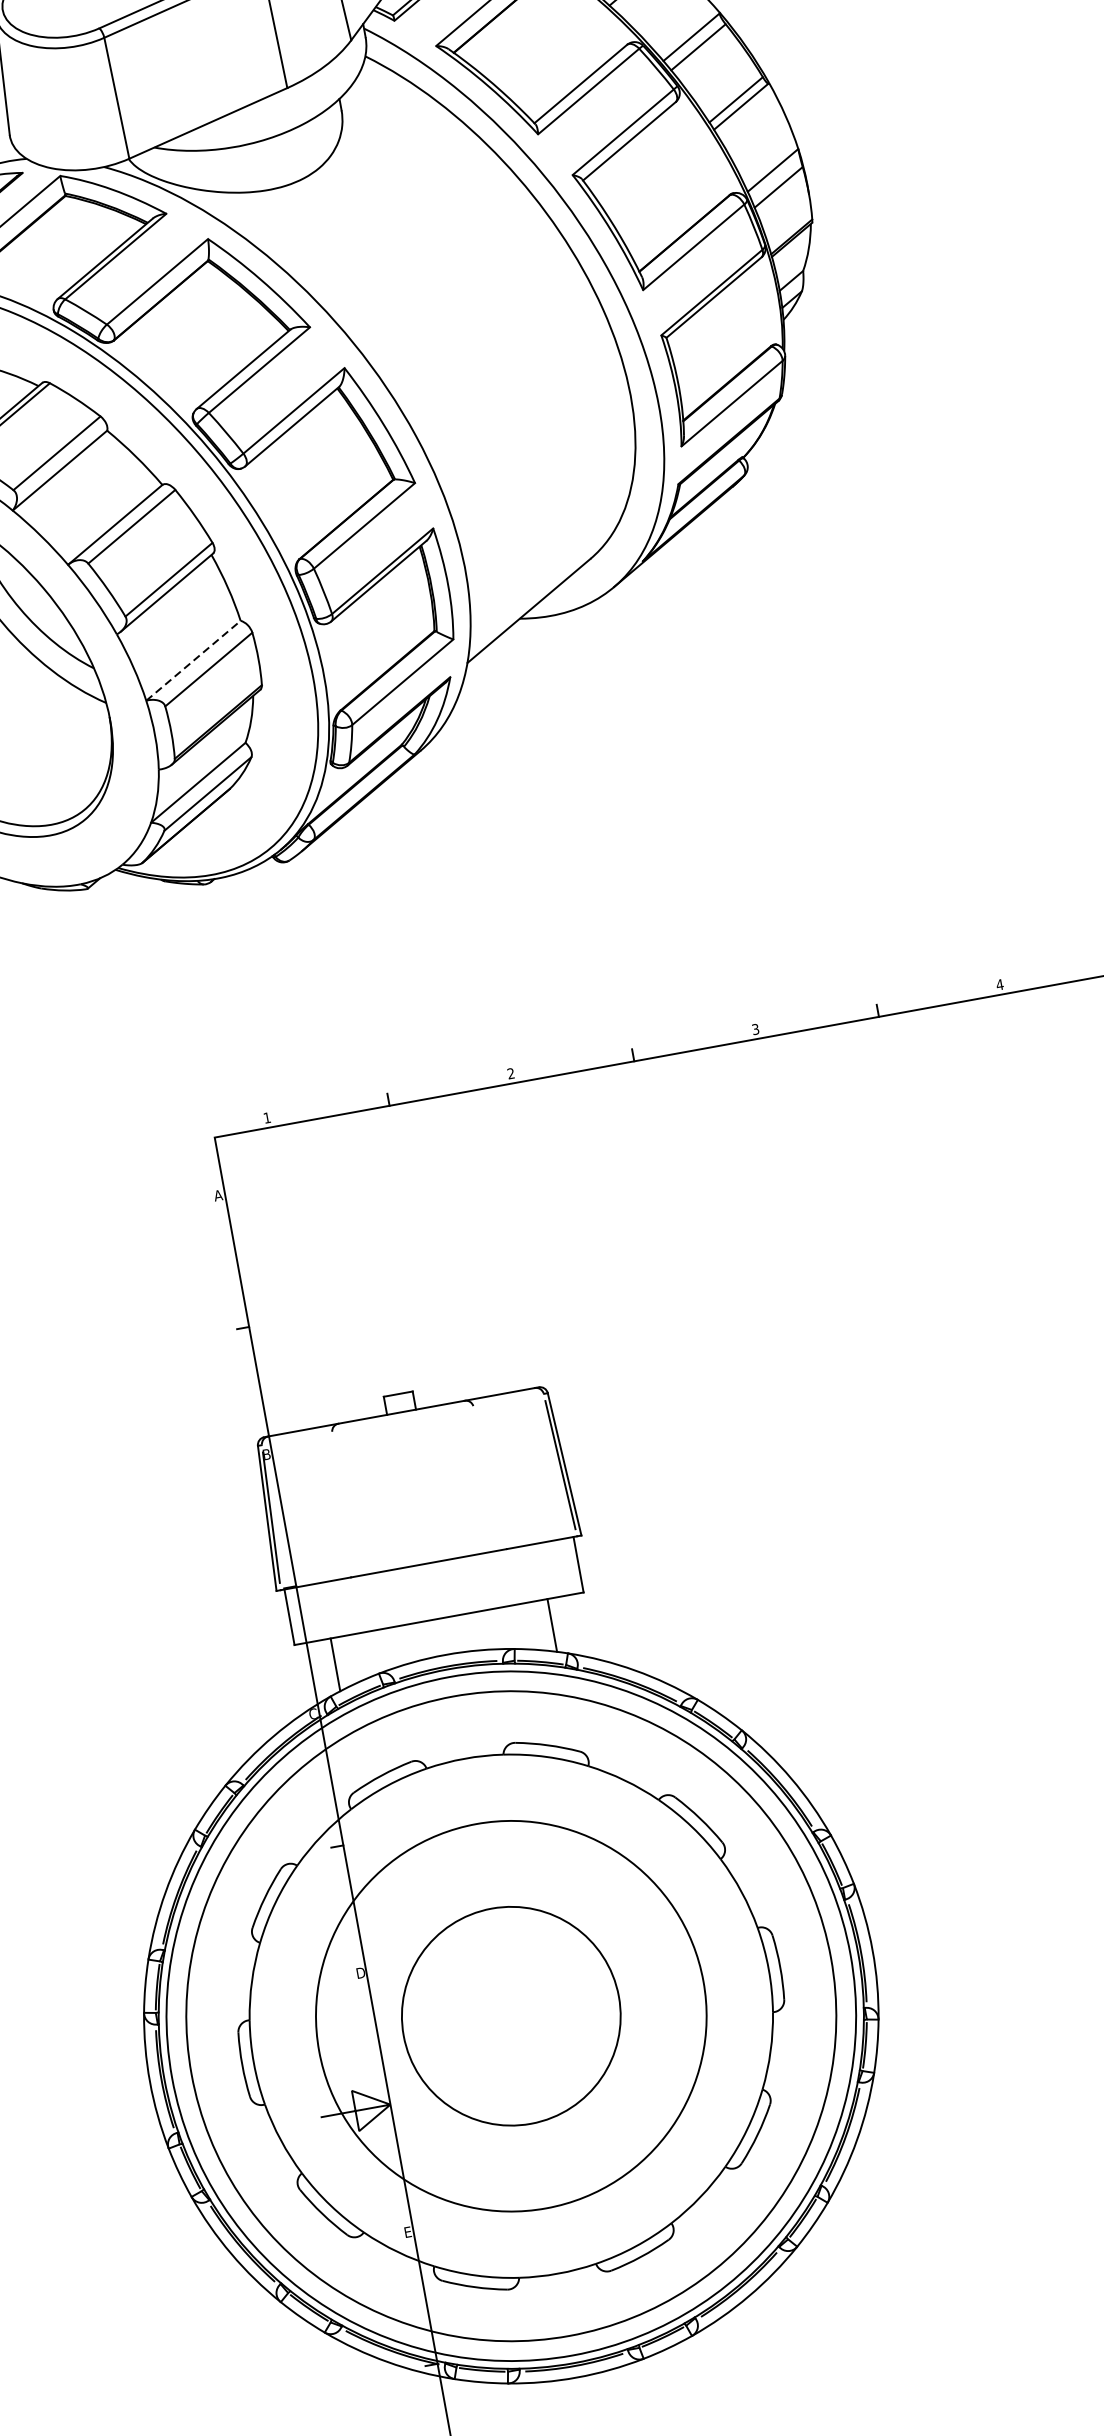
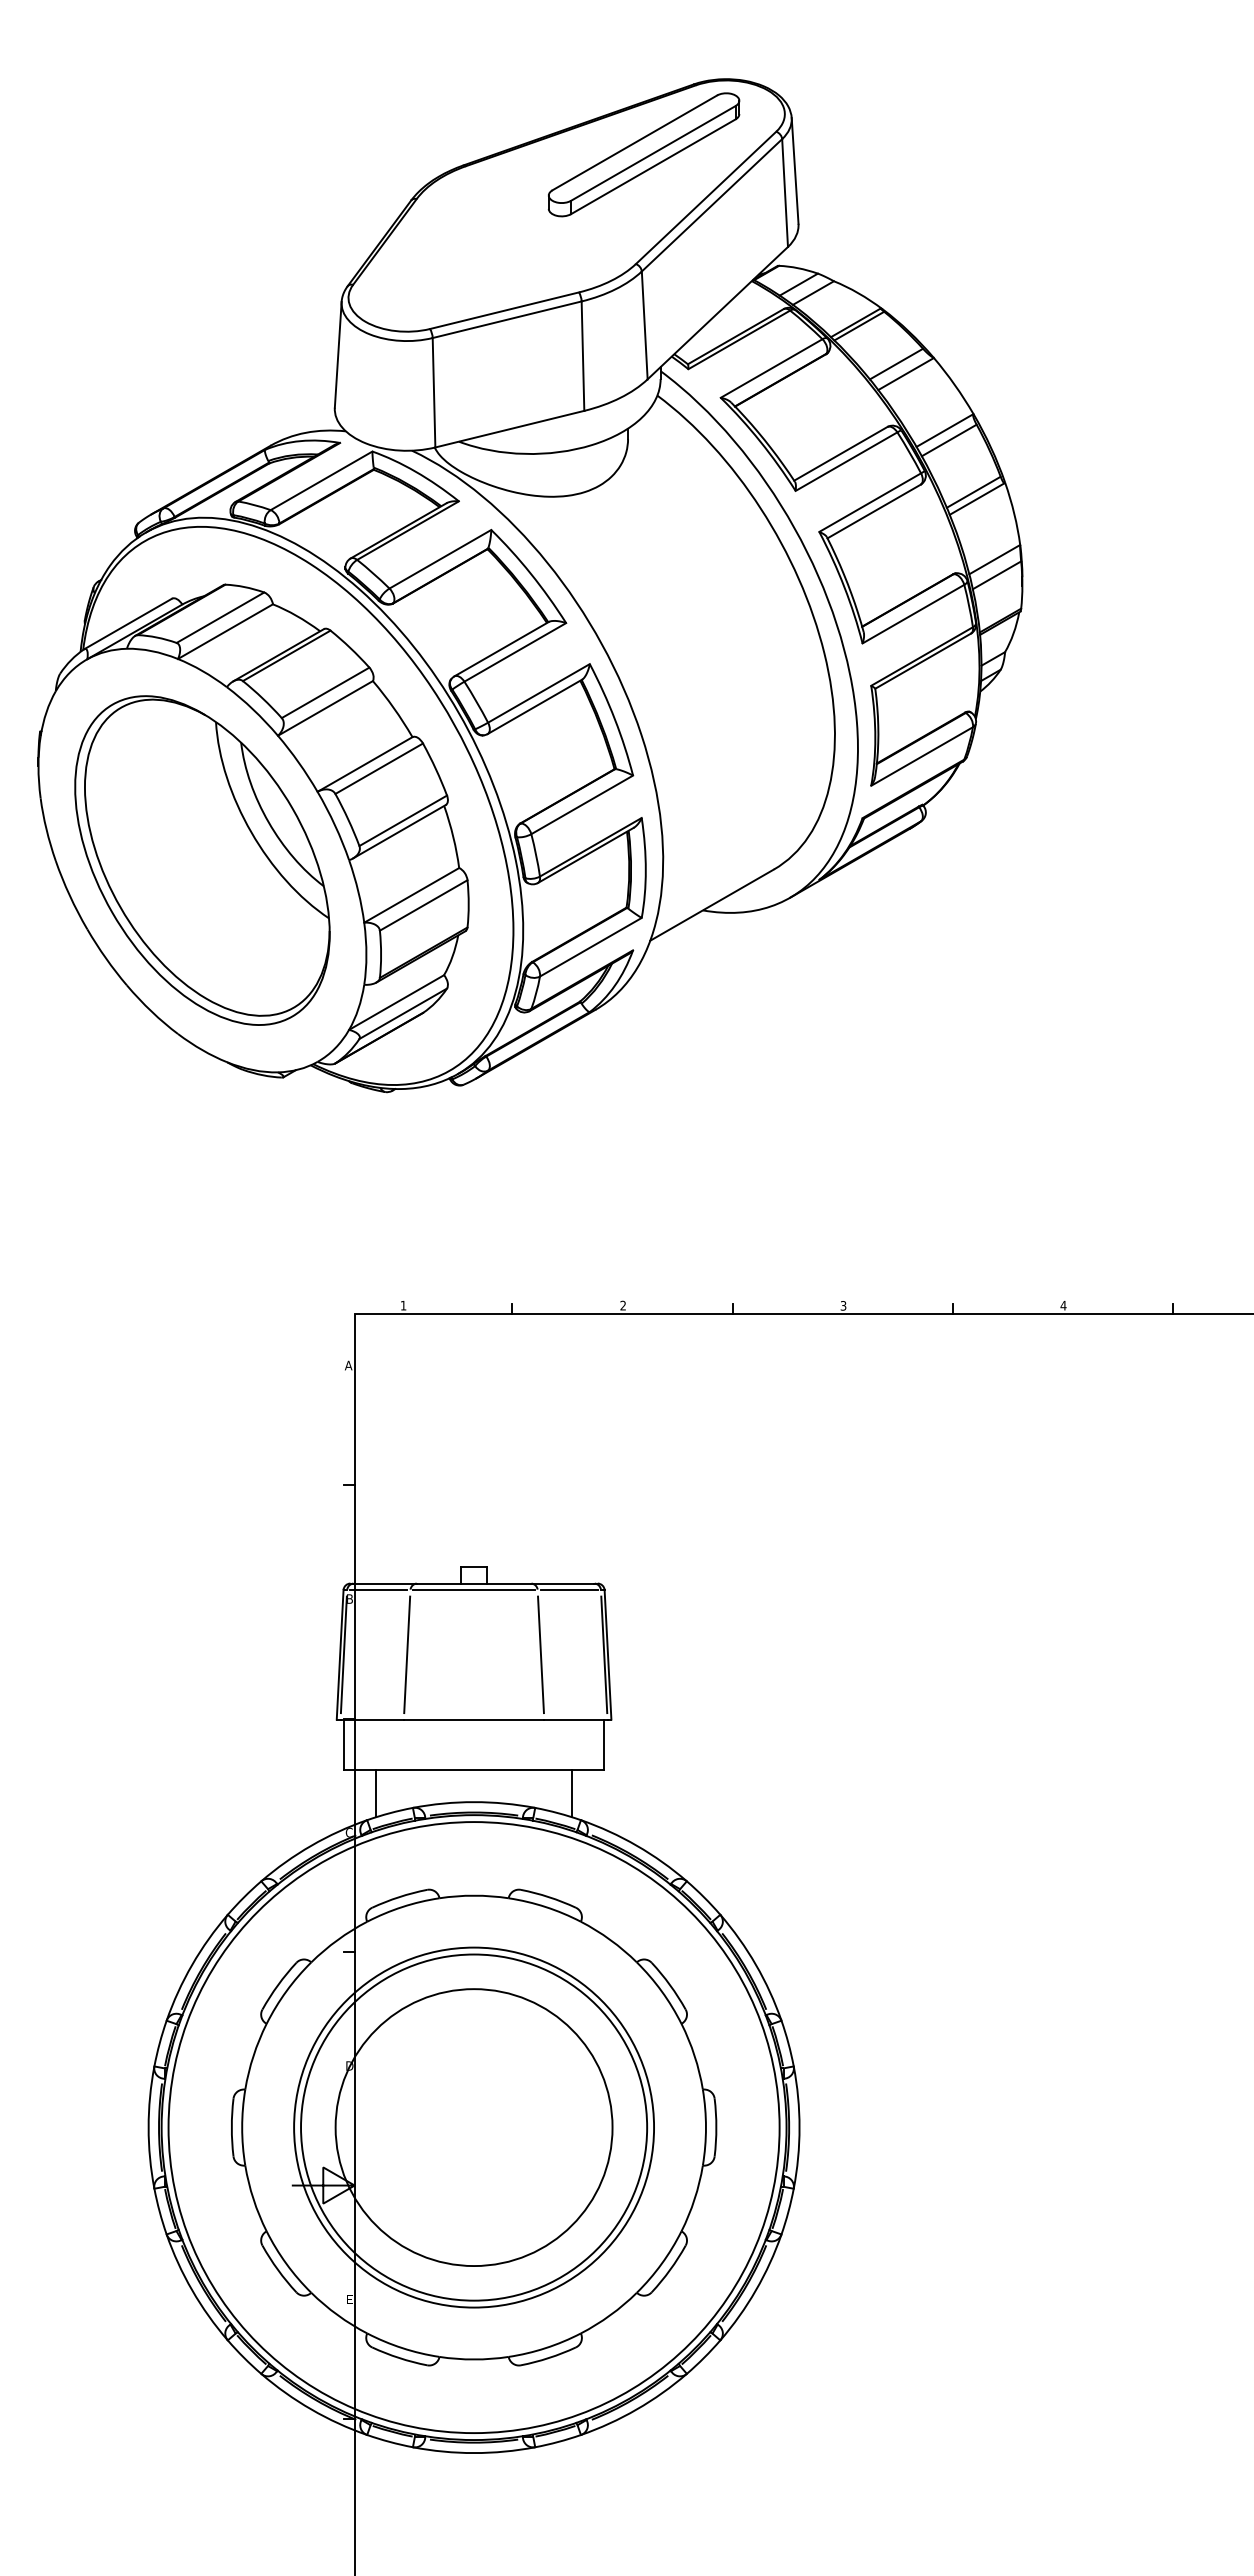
line: (193, 660) -> (411, 895), dashed -> solid
line: (507, 1400) -> (568, 1590), added
line: (403, 1419) -> (474, 1590), added
line: (296, 1439) -> (378, 1590), added
line: (489, 1477) -> (540, 1654), added
line: (341, 1504) -> (407, 1654), added
circle: (510, 2016) -> (473, 2127), size x1.43
circle: (511, 2016) -> (474, 2127), size x0.62

